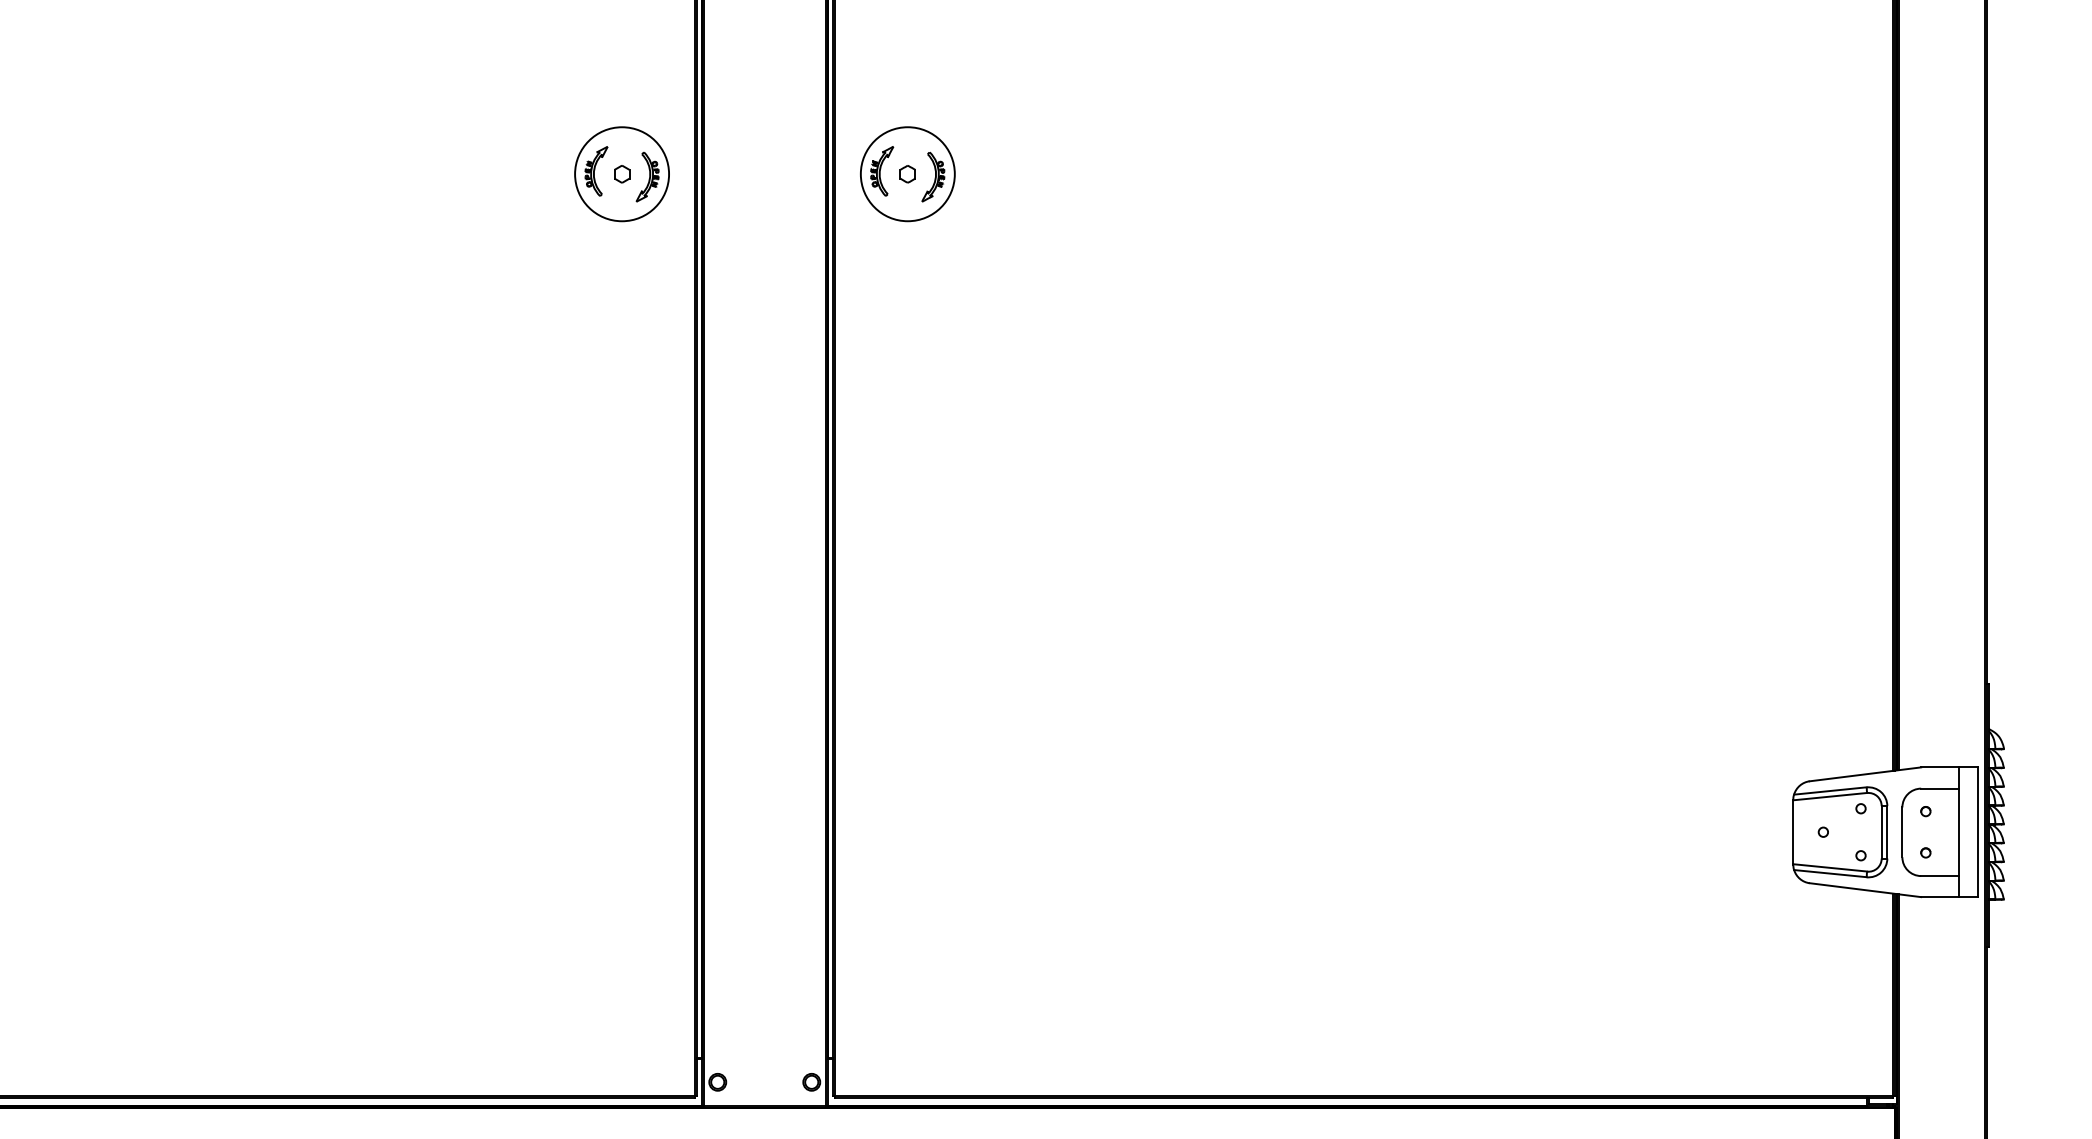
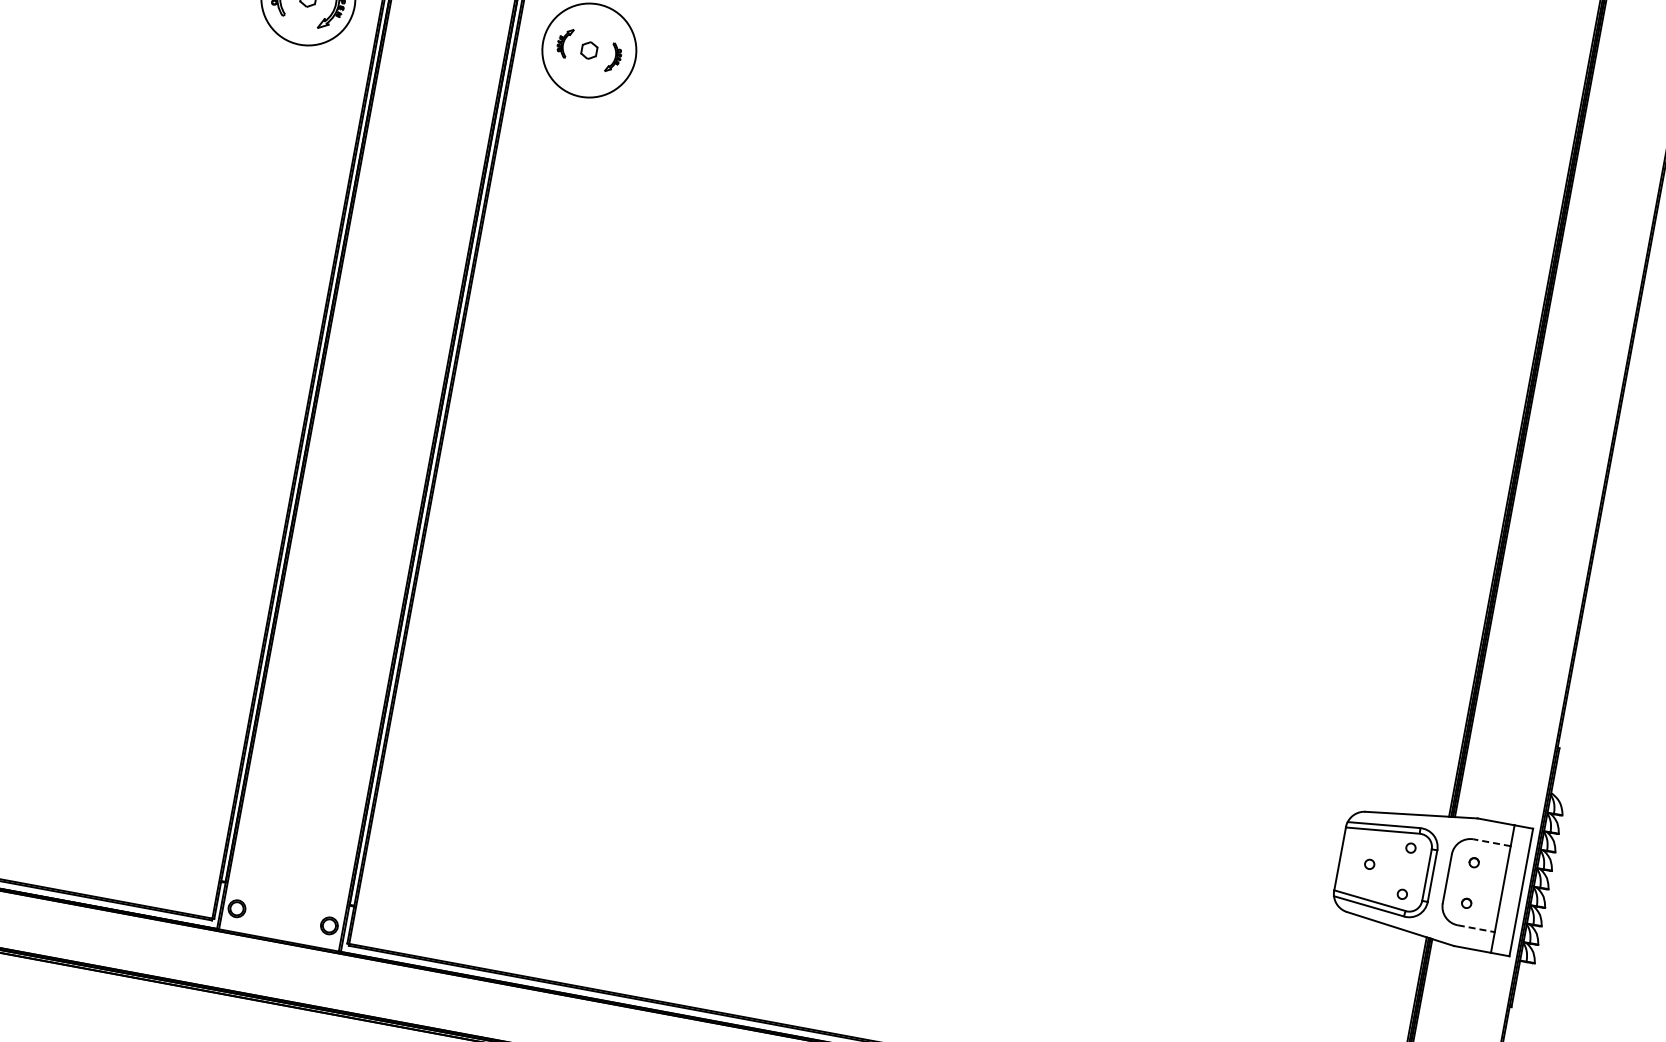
part: (882, 171) -> (564, 43), size x0.6
part: (933, 176) -> (614, 57), size x0.6
line: (1939, 788) -> (1491, 842), solid -> dashed
line: (1939, 876) -> (1475, 929), solid -> dashed

